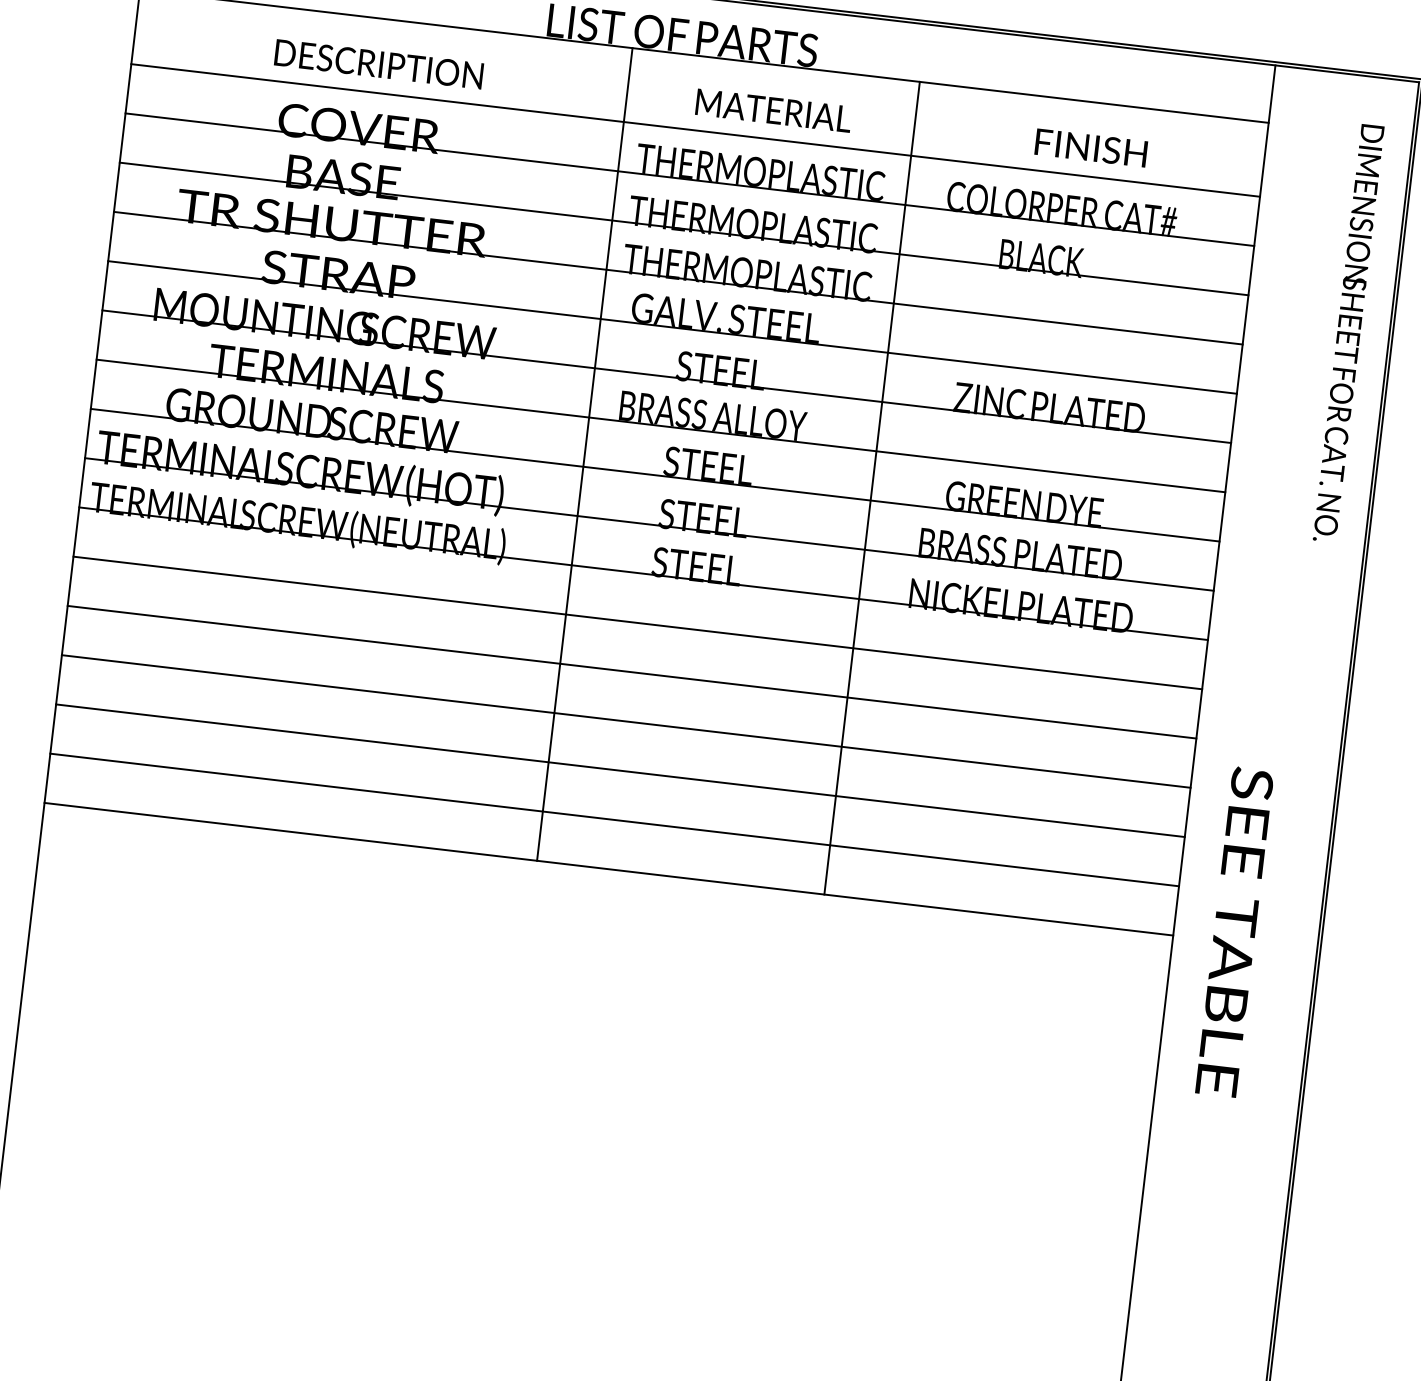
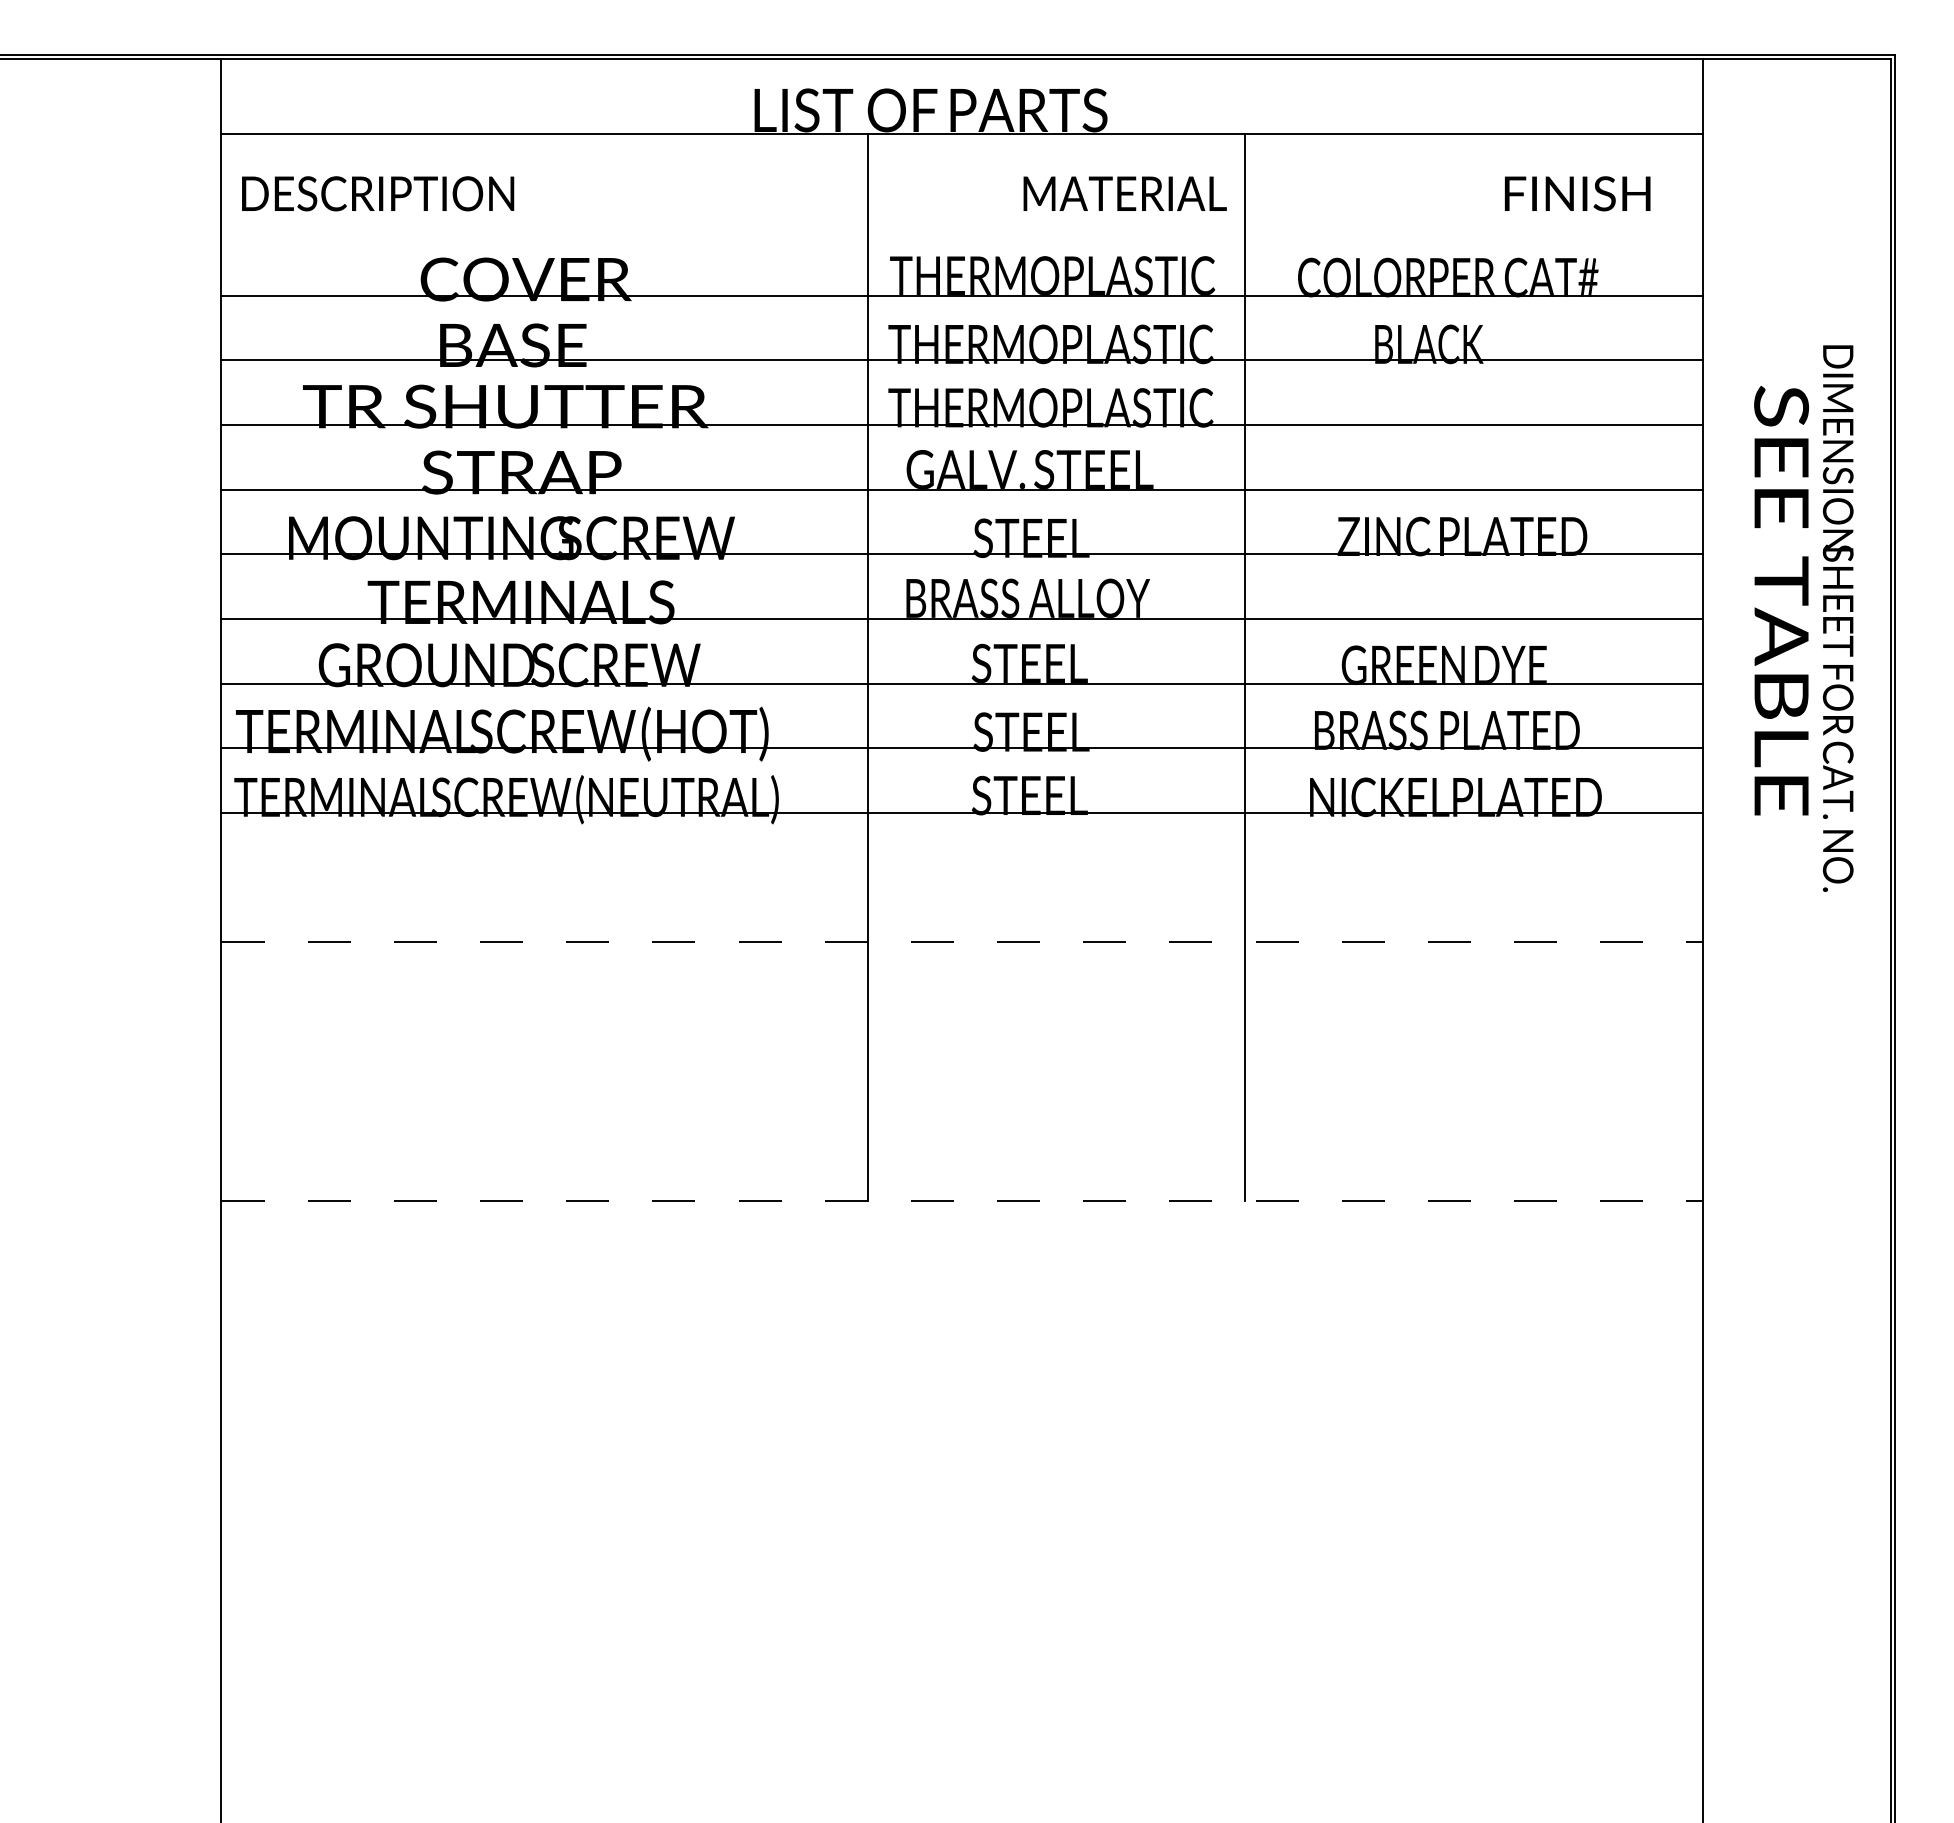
text: (379, 64) -> (378, 193), moved
text: (773, 110) -> (1124, 193), moved
line: (695, 130) -> (961, 231), removed
text: (1091, 147) -> (1577, 193), moved
text: (1348, 333) -> (1837, 618), moved
line: (637, 622) -> (961, 877), removed
line: (632, 672) -> (962, 942), solid -> dashed
line: (625, 721) -> (961, 1006), removed
line: (620, 770) -> (961, 1071), removed
line: (614, 820) -> (961, 1136), removed
line: (609, 869) -> (962, 1200), solid -> dashed
text: (1234, 931) -> (1781, 600), moved

